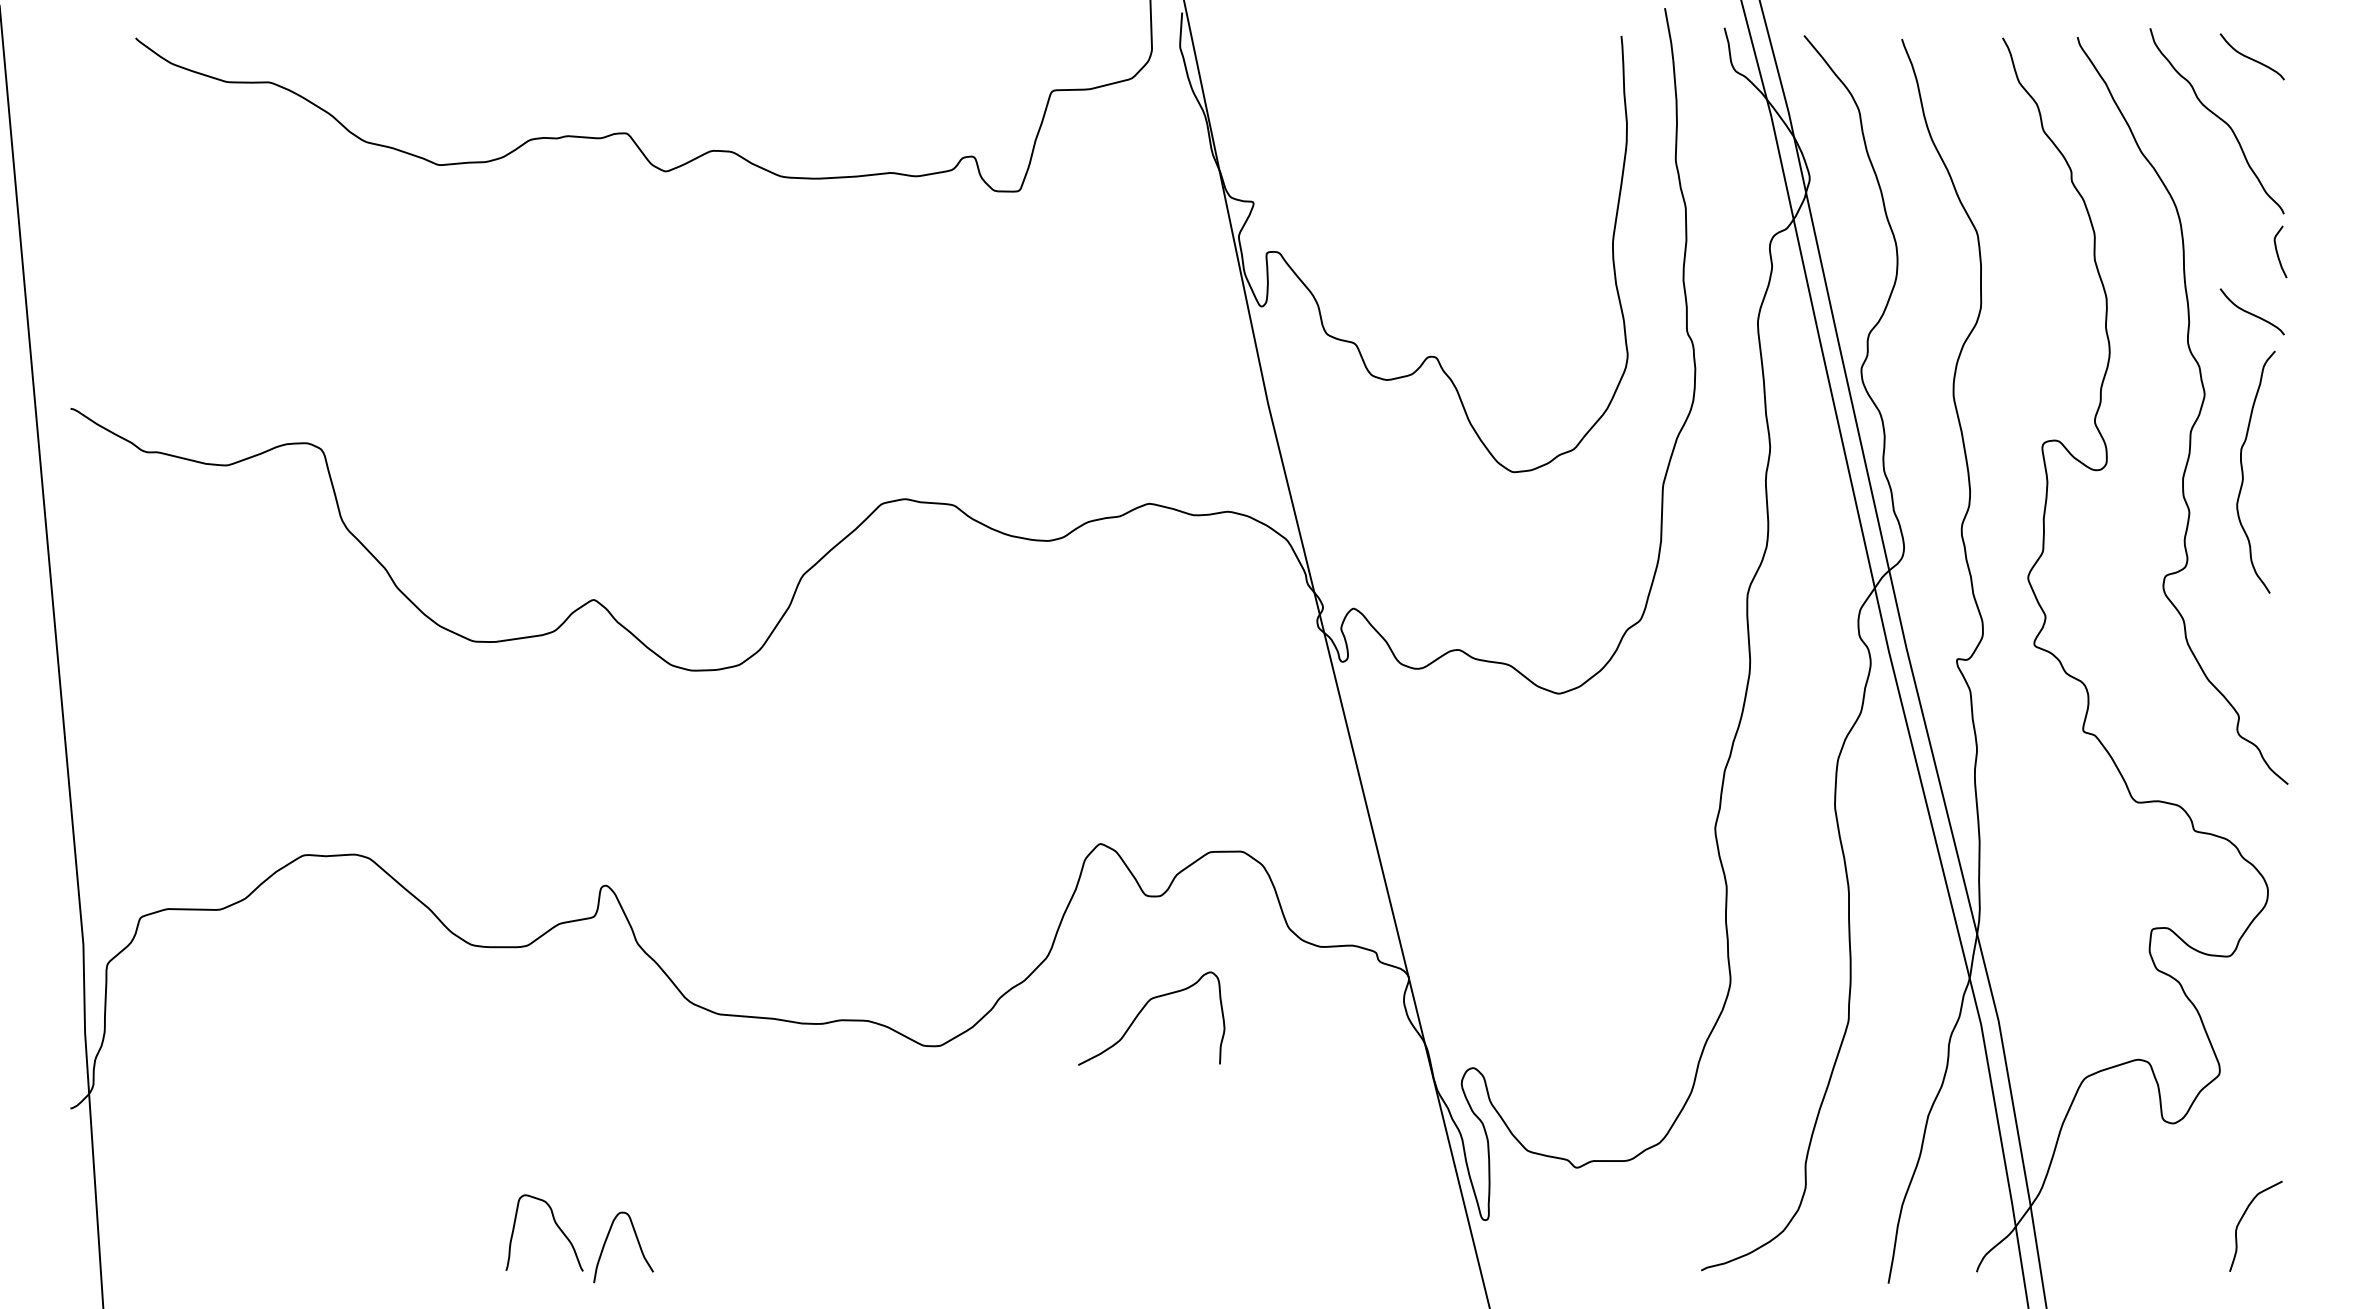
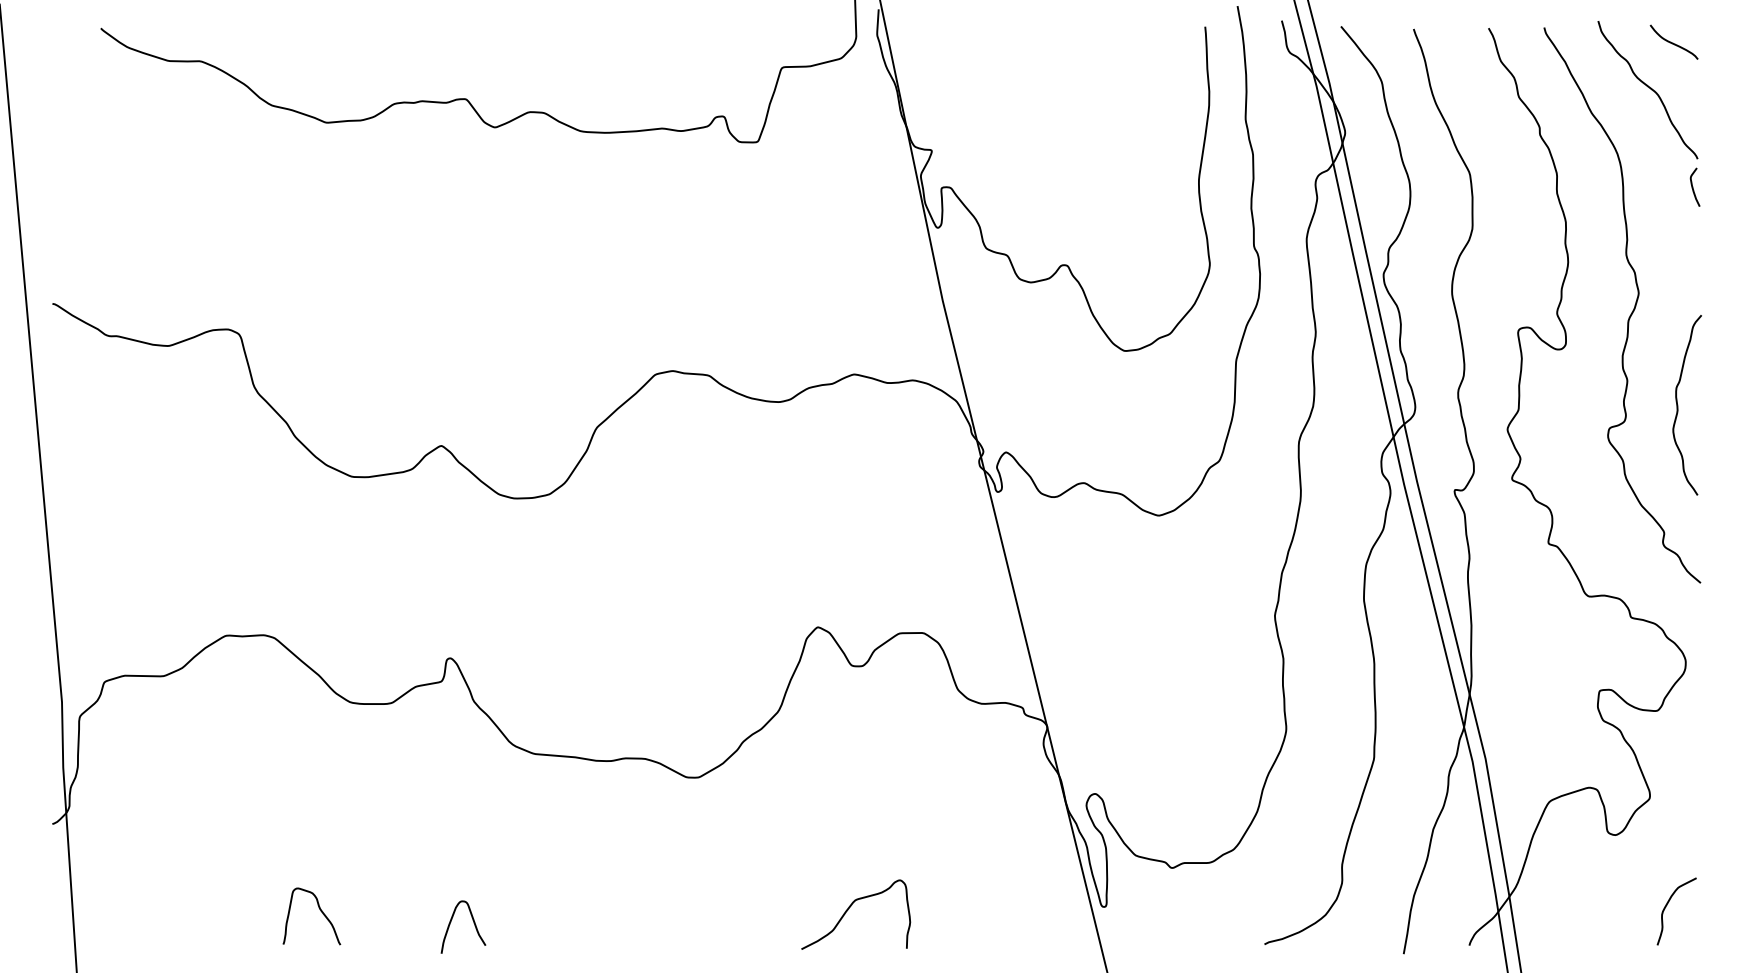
curve: (2250, 312) -> (1672, 232), removed
curve: (2243, 471) -> (1678, 404), moved
curve: (1143, 1009) -> (849, 907), moved
curve: (555, 1224) -> (319, 910), moved

